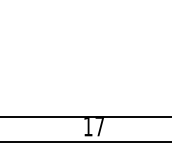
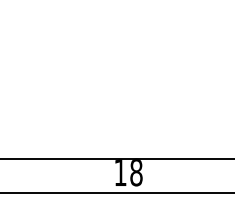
text: (99, 127) -> (136, 173), 17 -> 18

